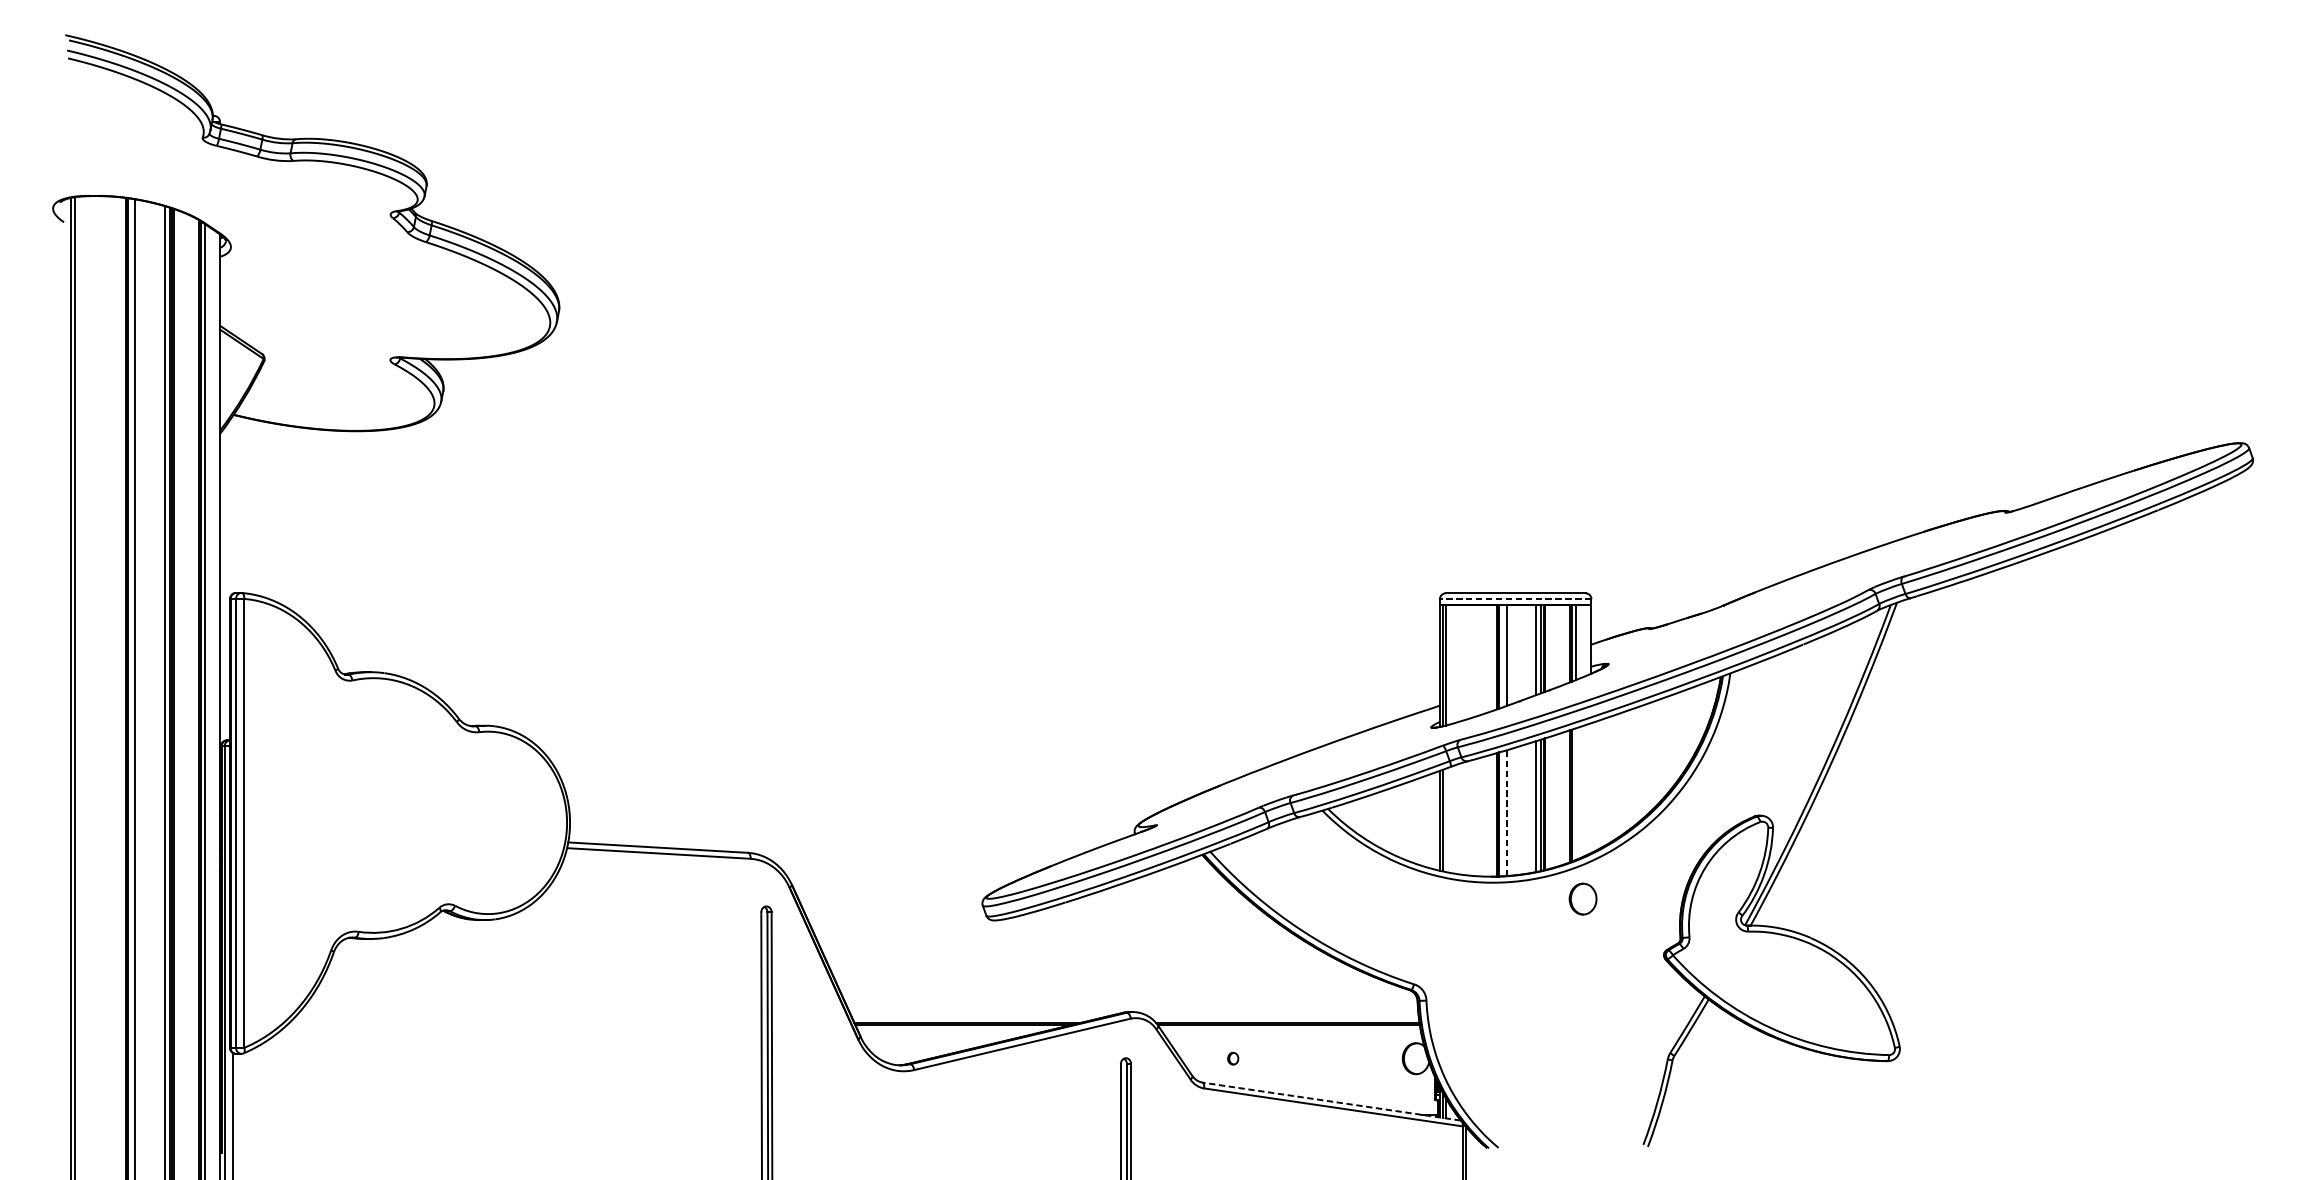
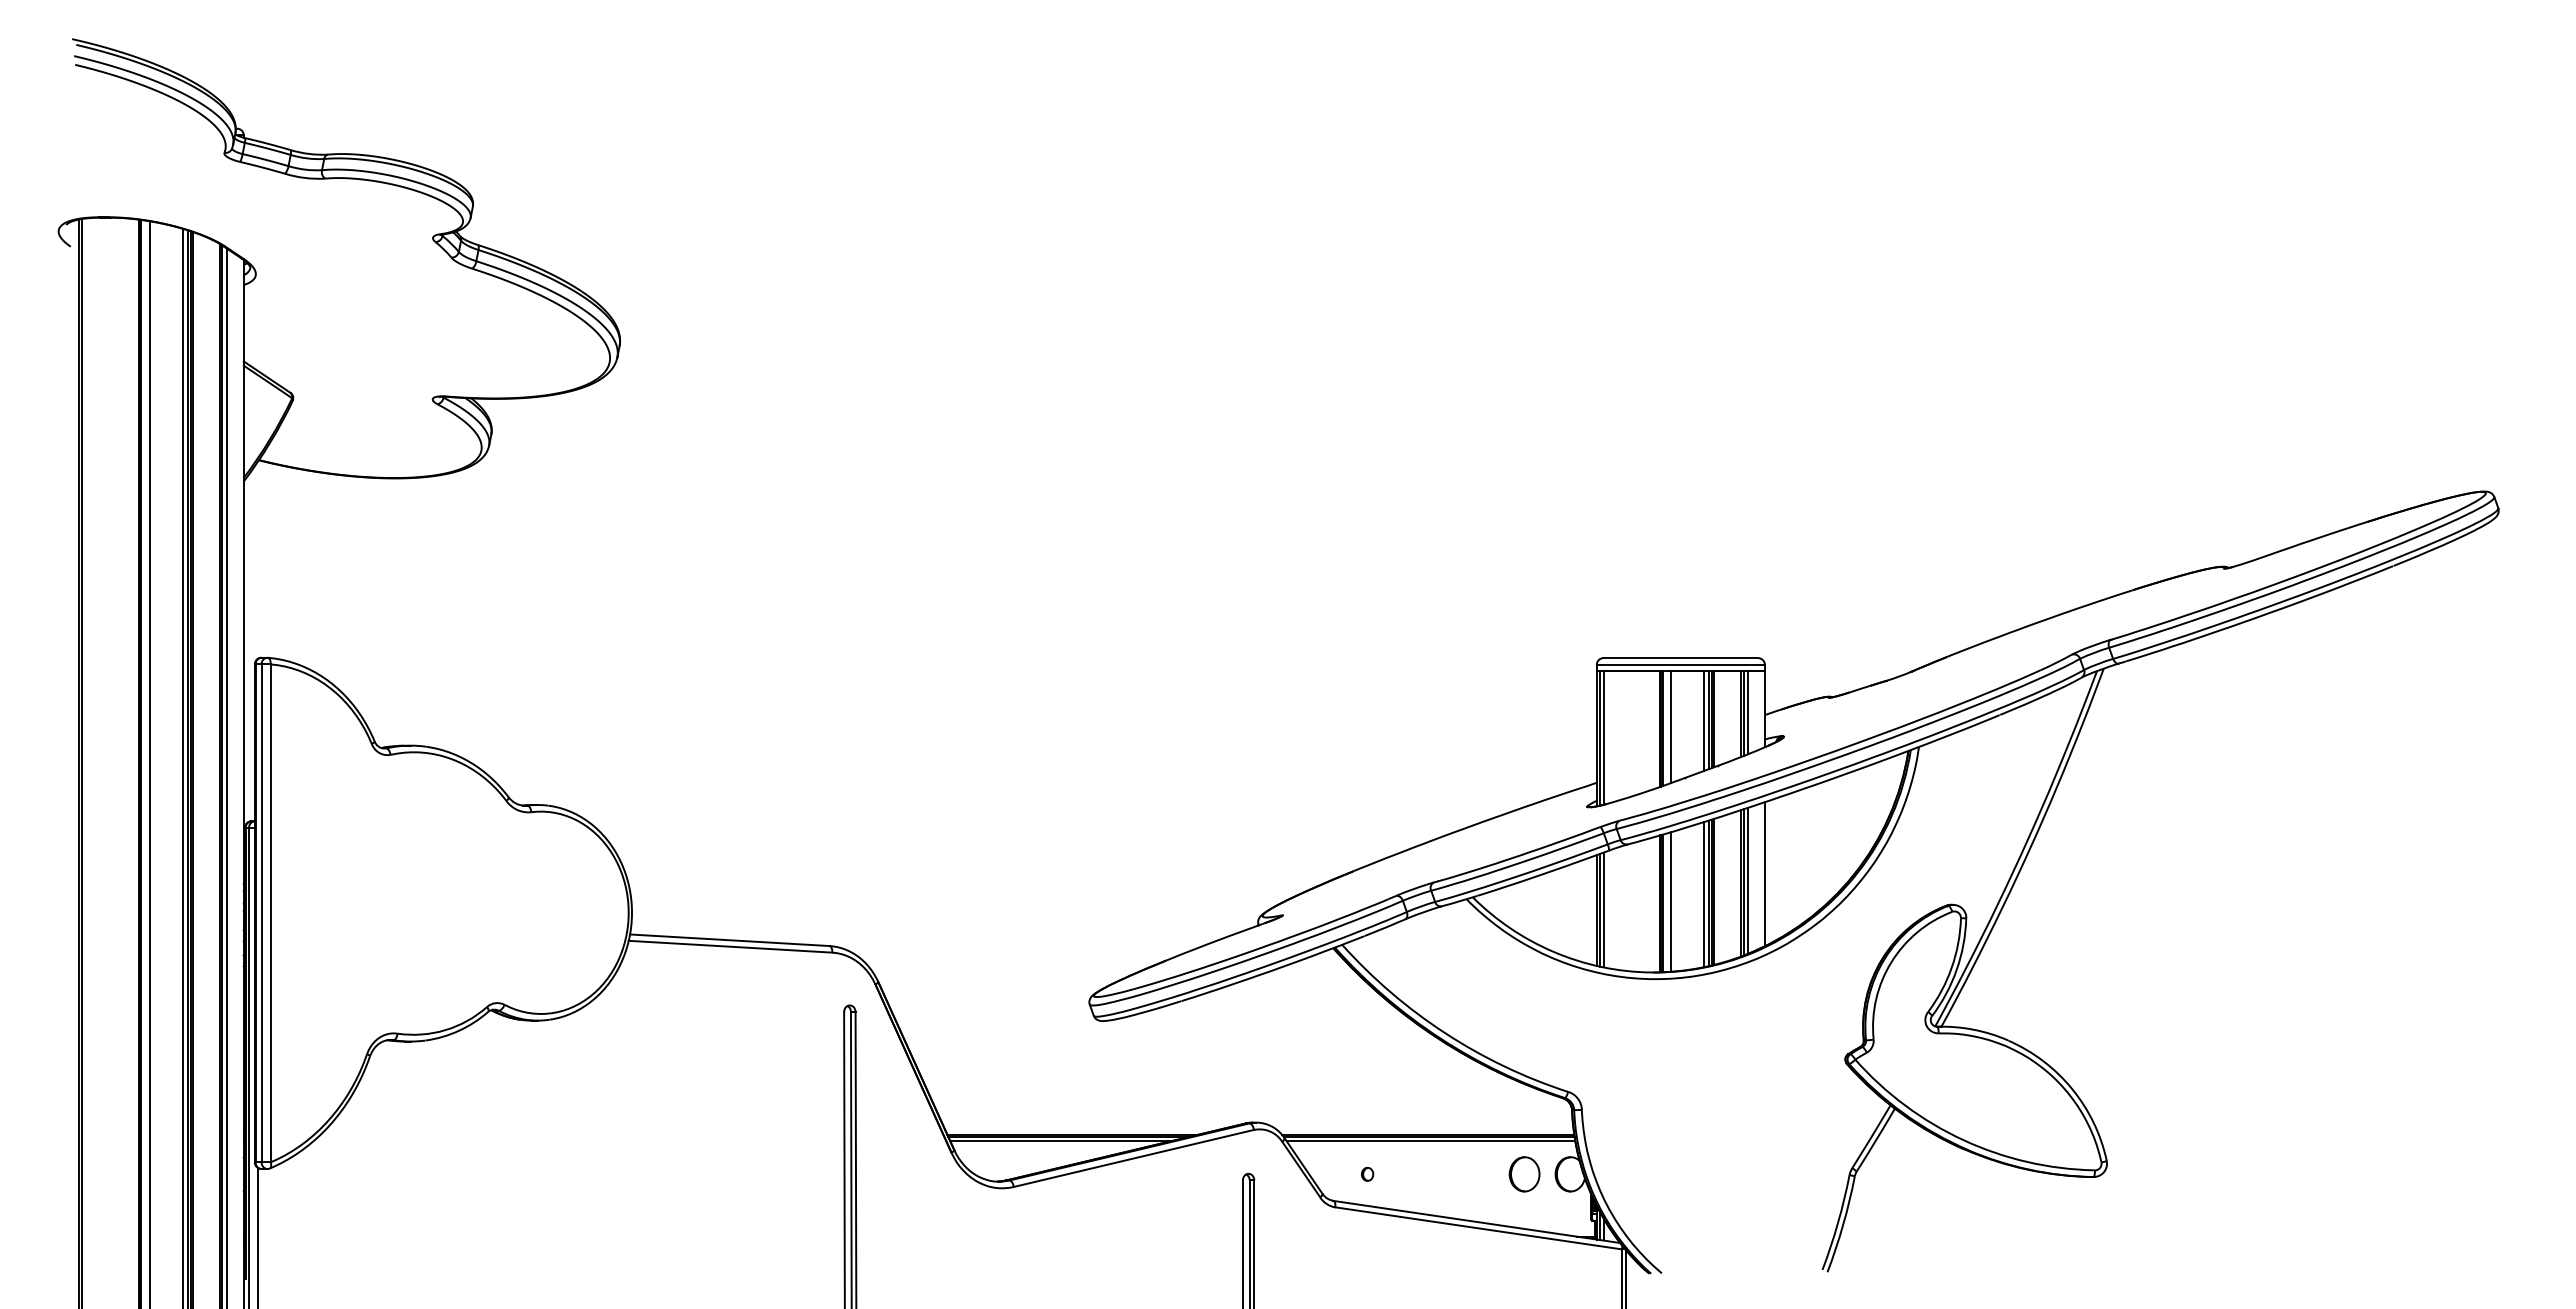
line: (1515, 599) -> (1680, 664), dashed -> solid
line: (1591, 788) -> (1764, 874), added
line: (1576, 793) -> (1748, 880), added
line: (1506, 813) -> (1670, 902), dashed -> solid
line: (1445, 819) -> (1603, 909), added
part: (1582, 899) -> (1524, 1174), moved
line: (956, 1029) -> (1060, 1141), added
line: (1289, 1029) -> (1430, 1141), added
line: (1331, 1101) -> (1476, 1221), dashed -> solid

